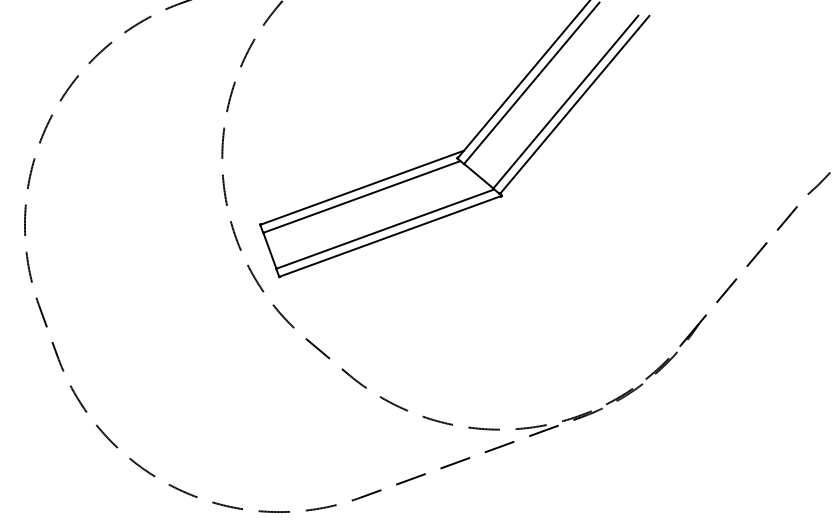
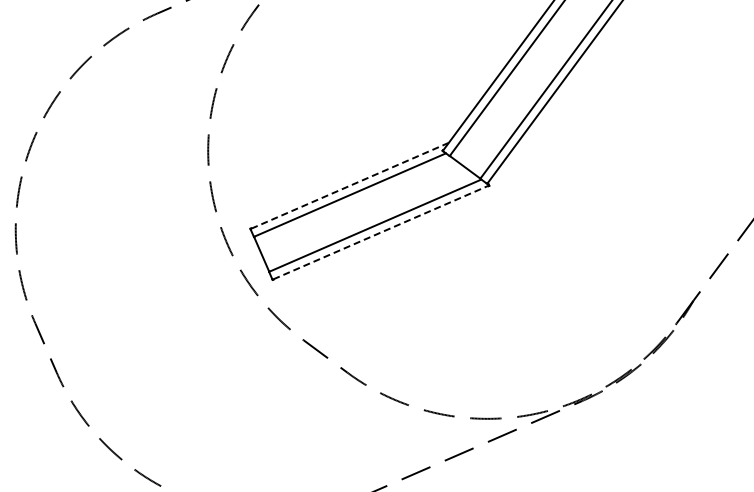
line: (362, 187) -> (350, 185), solid -> dashed
line: (390, 236) -> (380, 232), solid -> dashed

